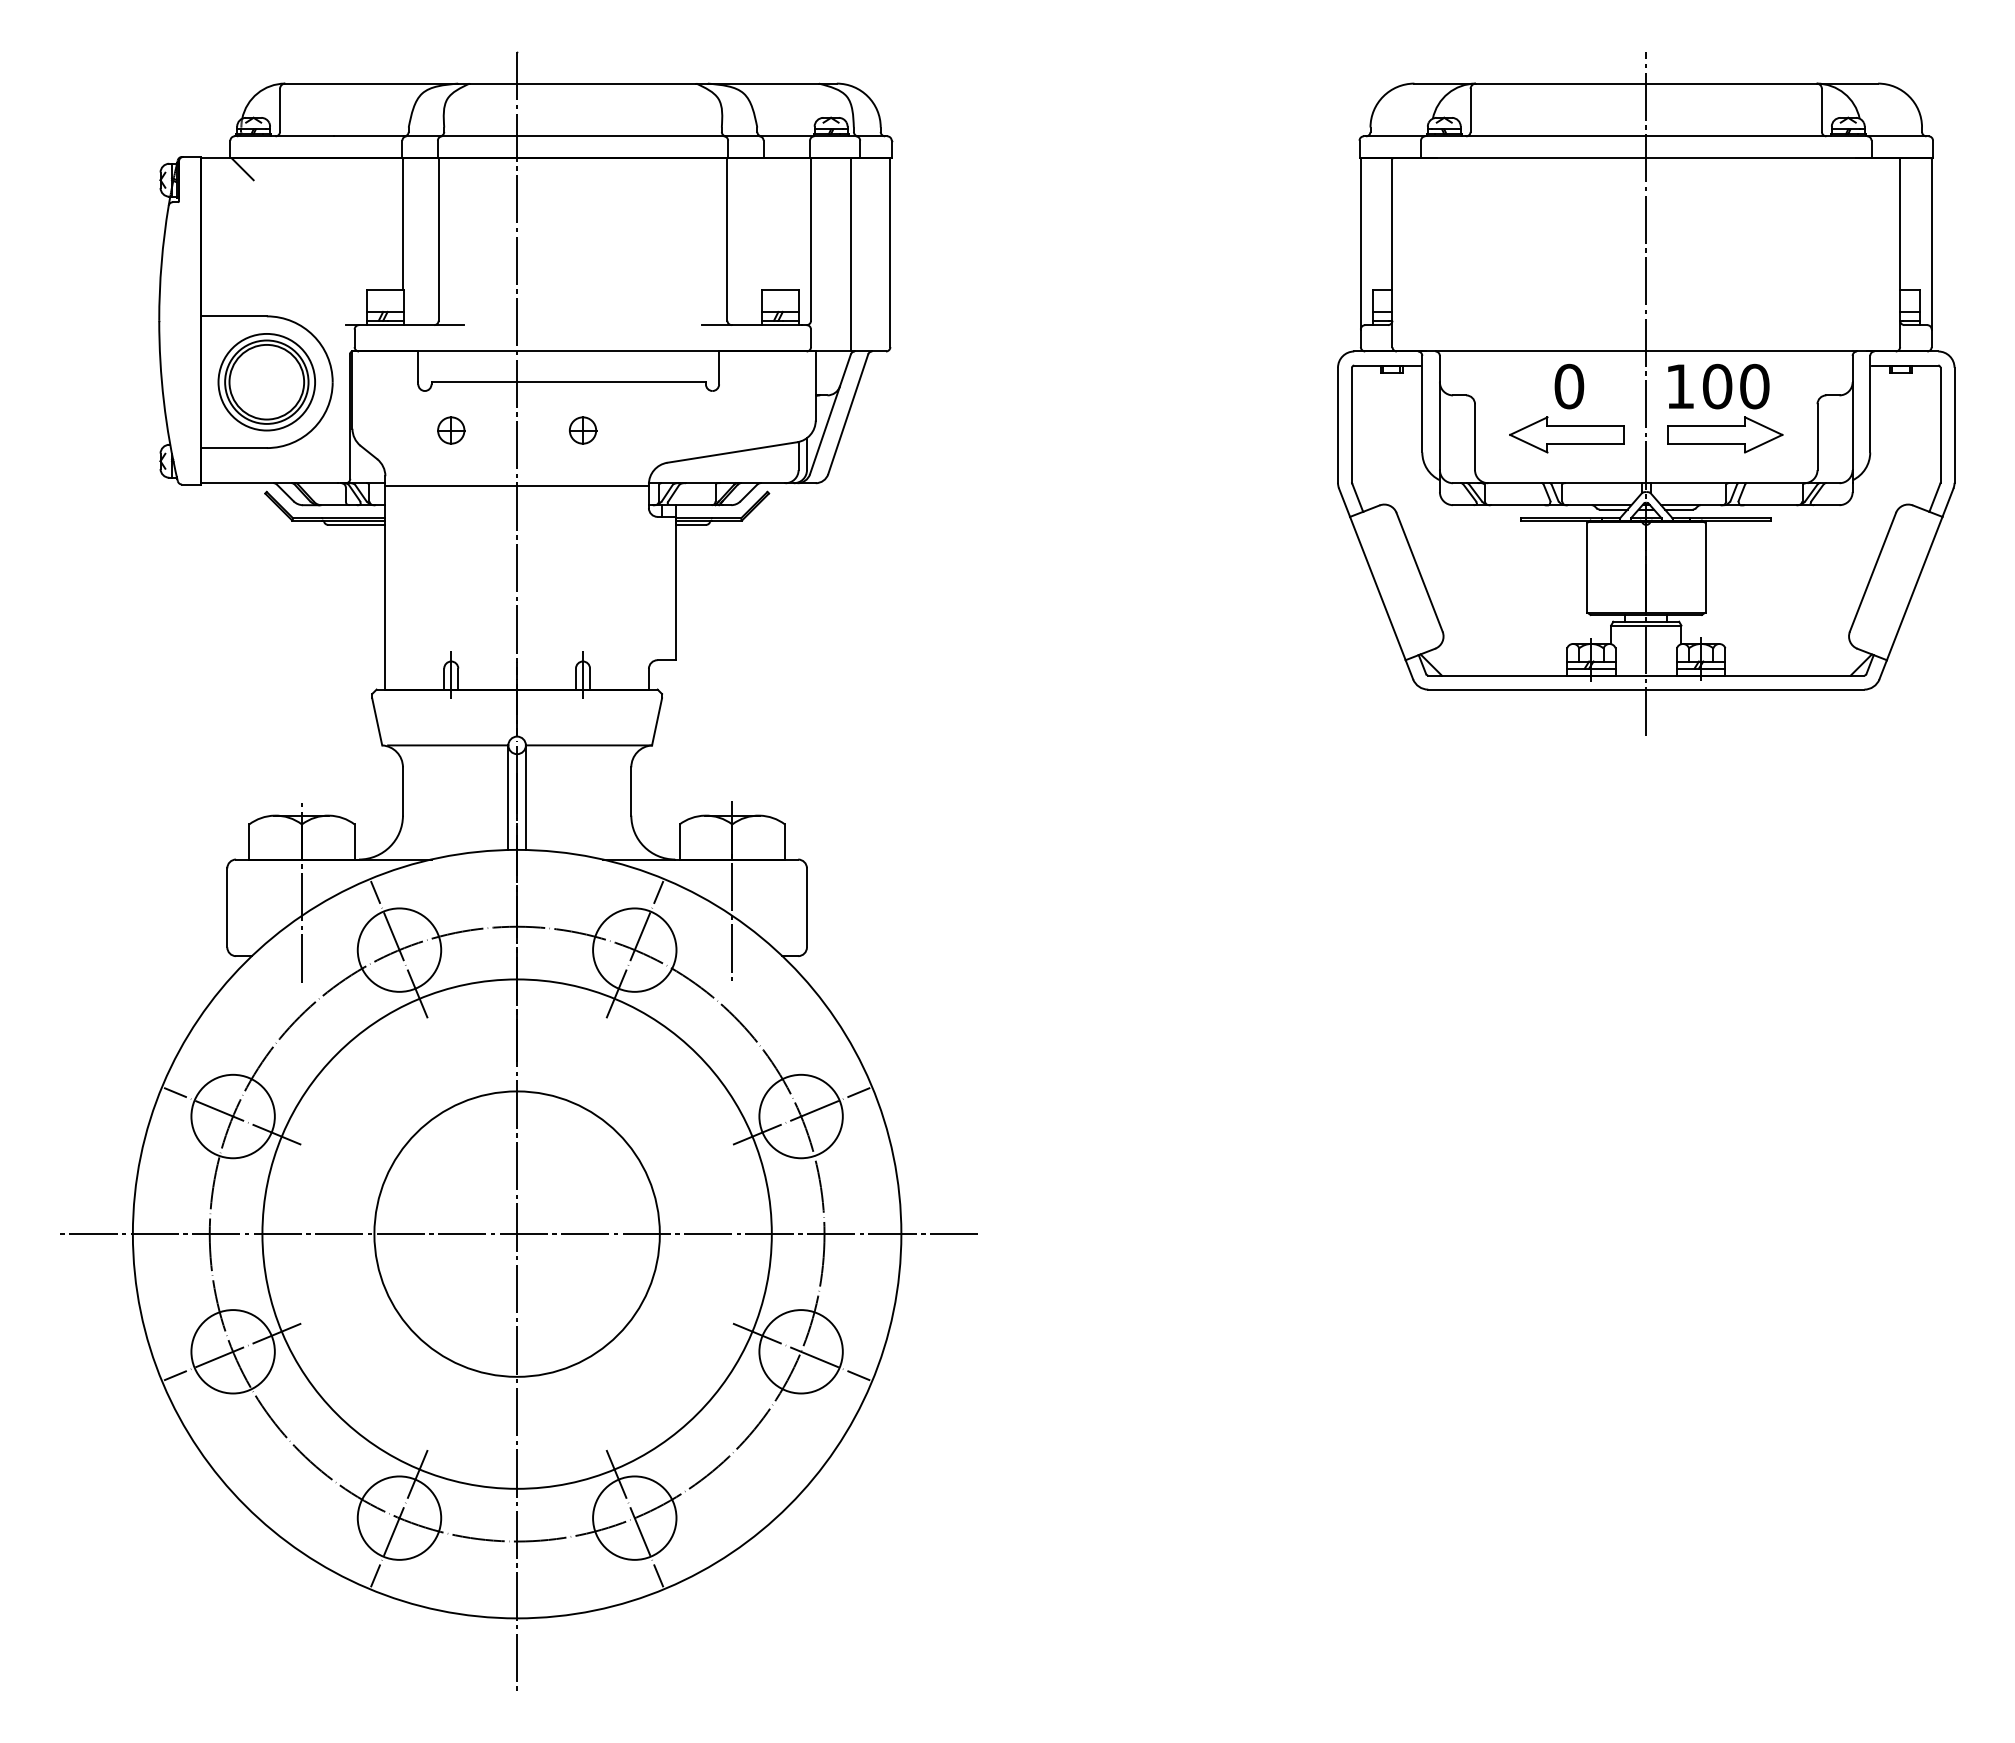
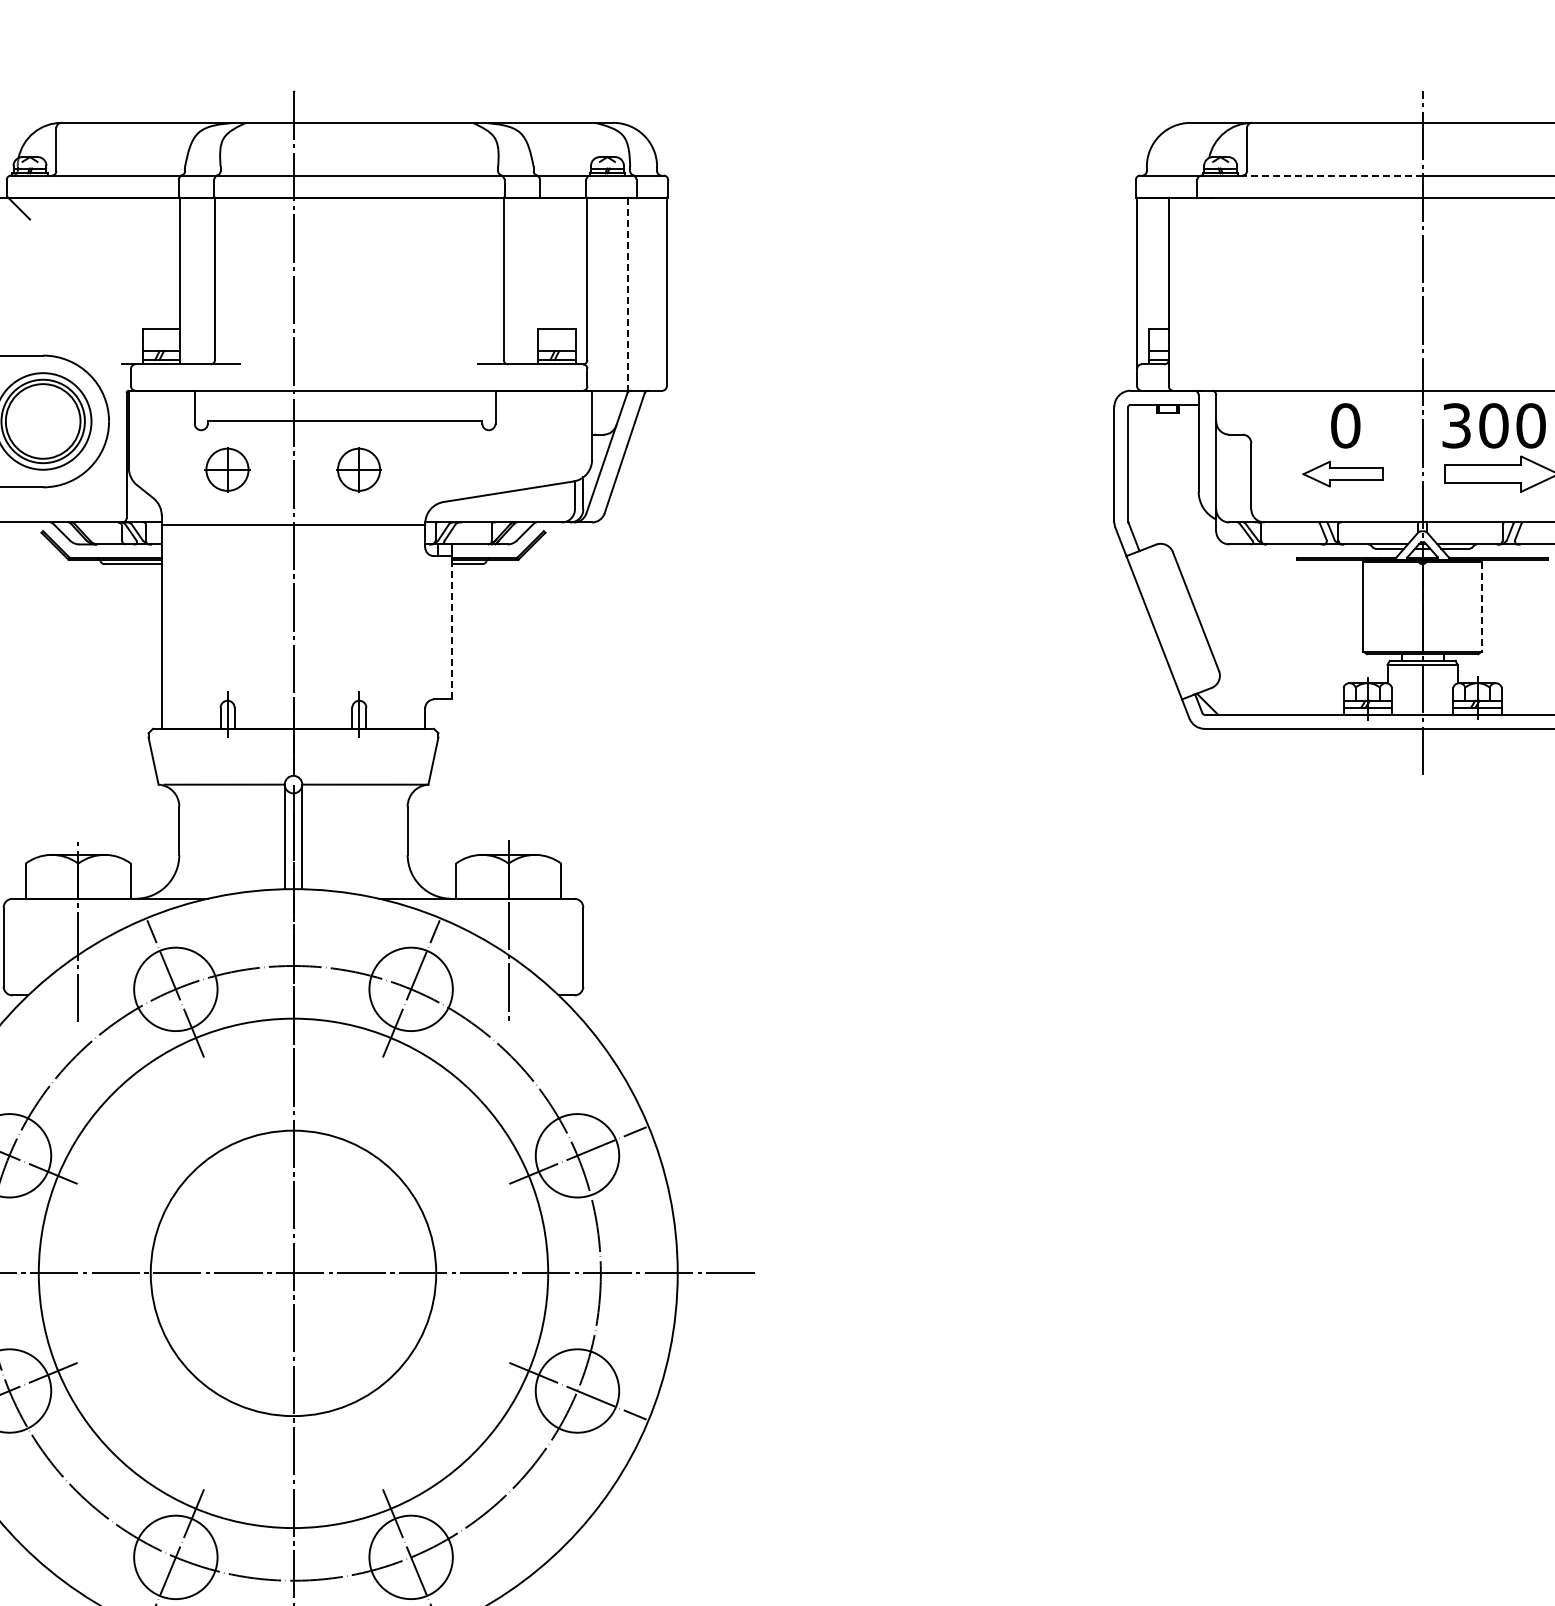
line: (1555, 136) -> (1331, 175), solid -> dashed
line: (851, 255) -> (627, 294), solid -> dashed
text: (1680, 386) -> (1456, 425), 100 -> 300
part: (451, 430) -> (227, 469), size x1.6
part: (583, 430) -> (359, 469), size x1.6
part: (1566, 434) -> (1342, 473), size x0.7
line: (1706, 568) -> (1482, 607), solid -> dashed
line: (676, 588) -> (452, 627), solid -> dashed

